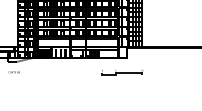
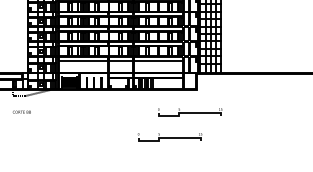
part: (109, 88) -> (169, 137), added

